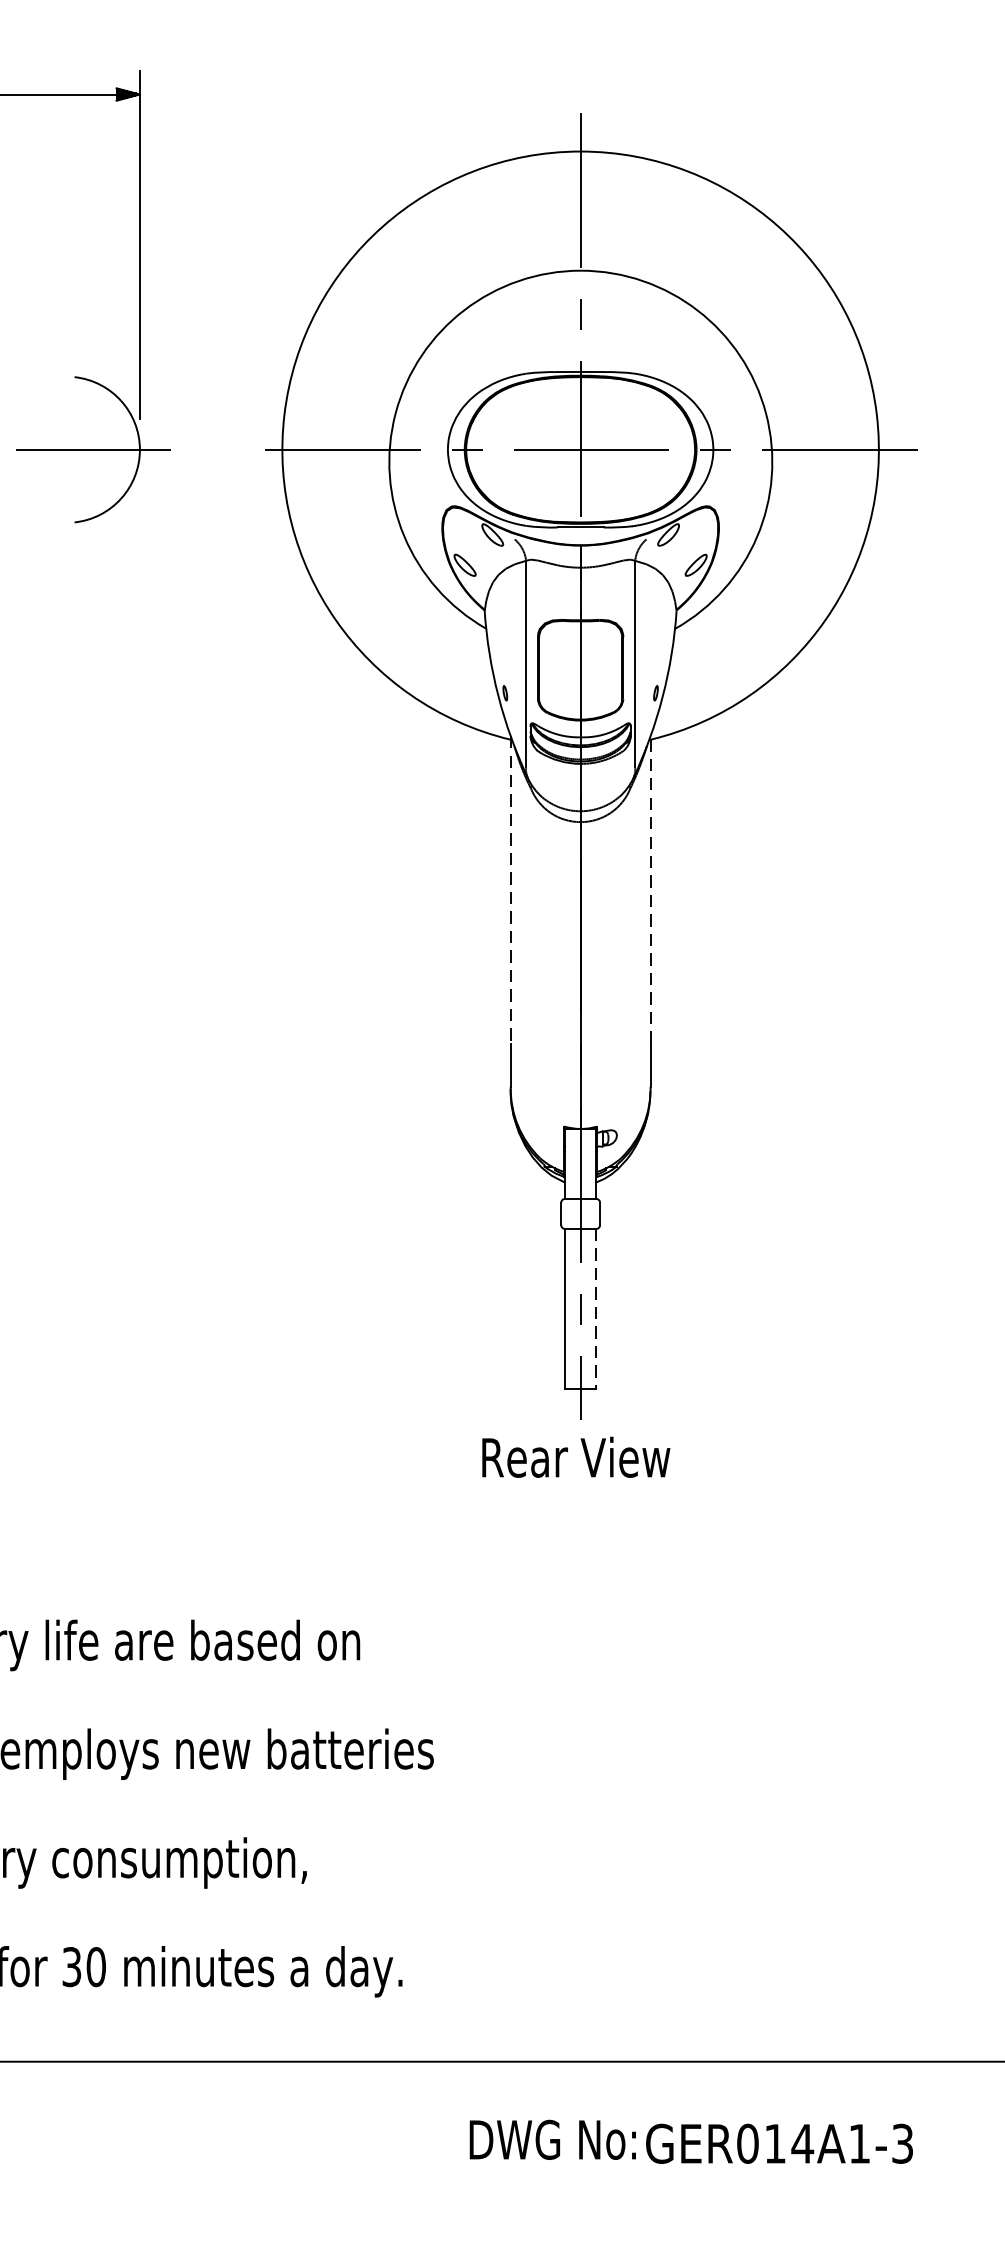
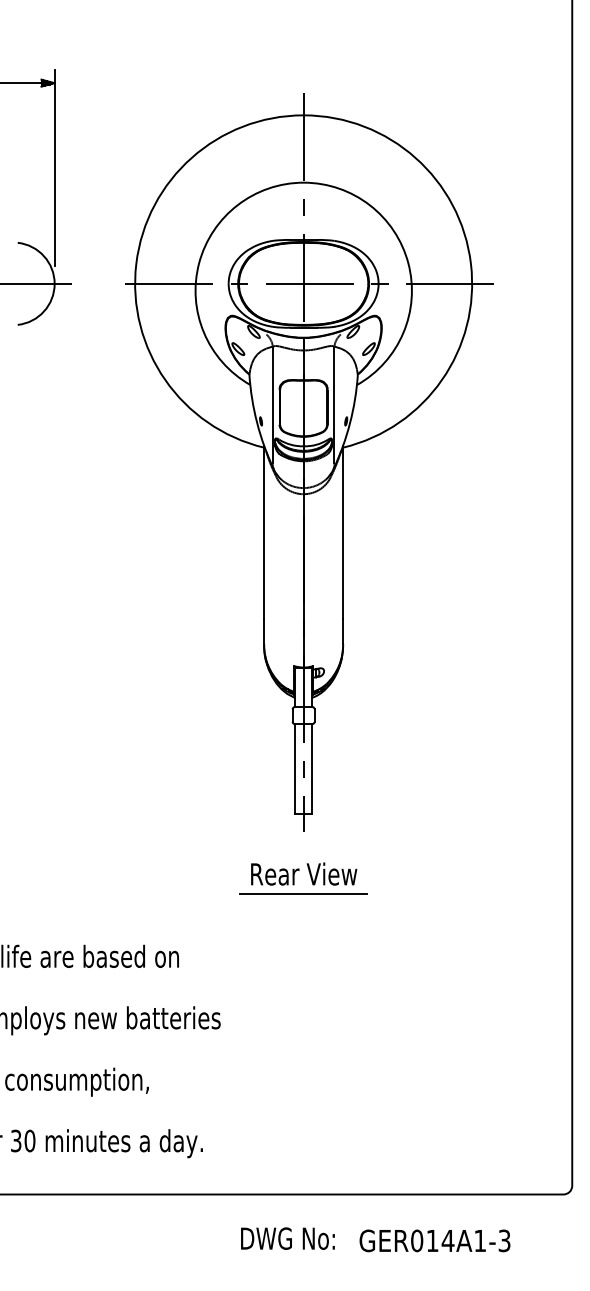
line: (511, 889) -> (264, 532), dashed -> solid
line: (651, 889) -> (343, 532), dashed -> solid
line: (596, 1309) -> (312, 769), dashed -> solid
text: (576, 1456) -> (304, 873), moved
line: (580, 1530) -> (303, 894), added
text: (778, 2143) -> (434, 1240), moved

